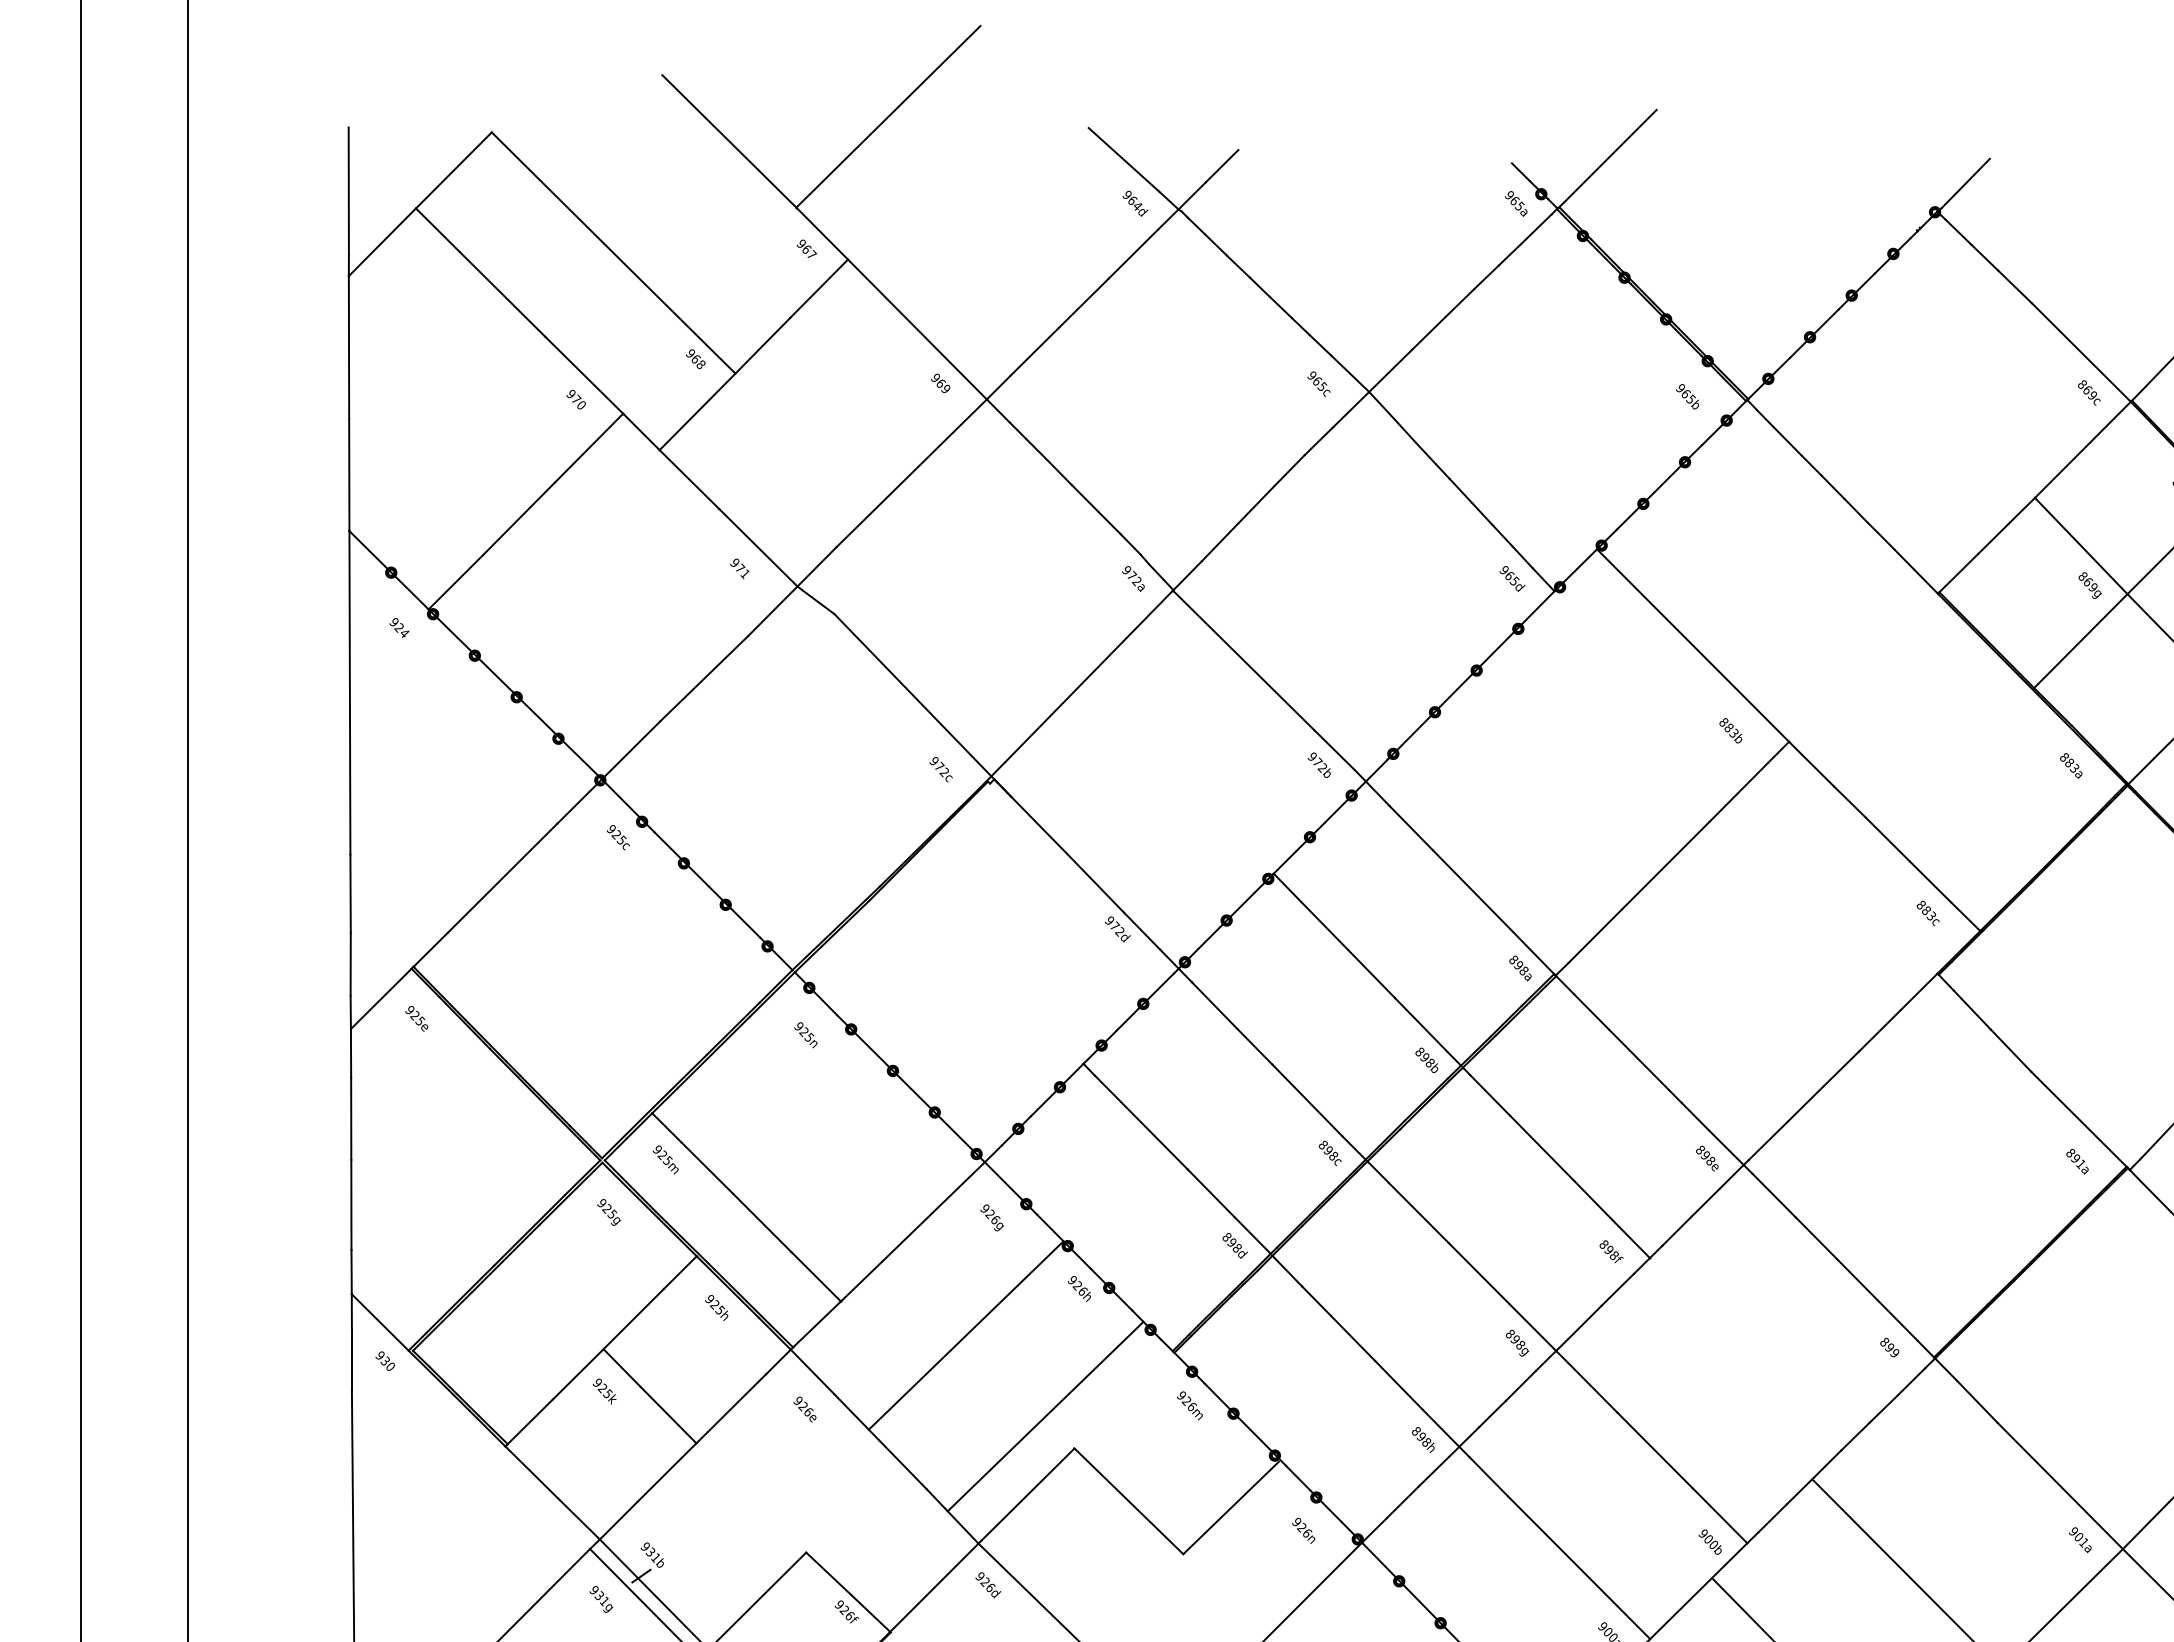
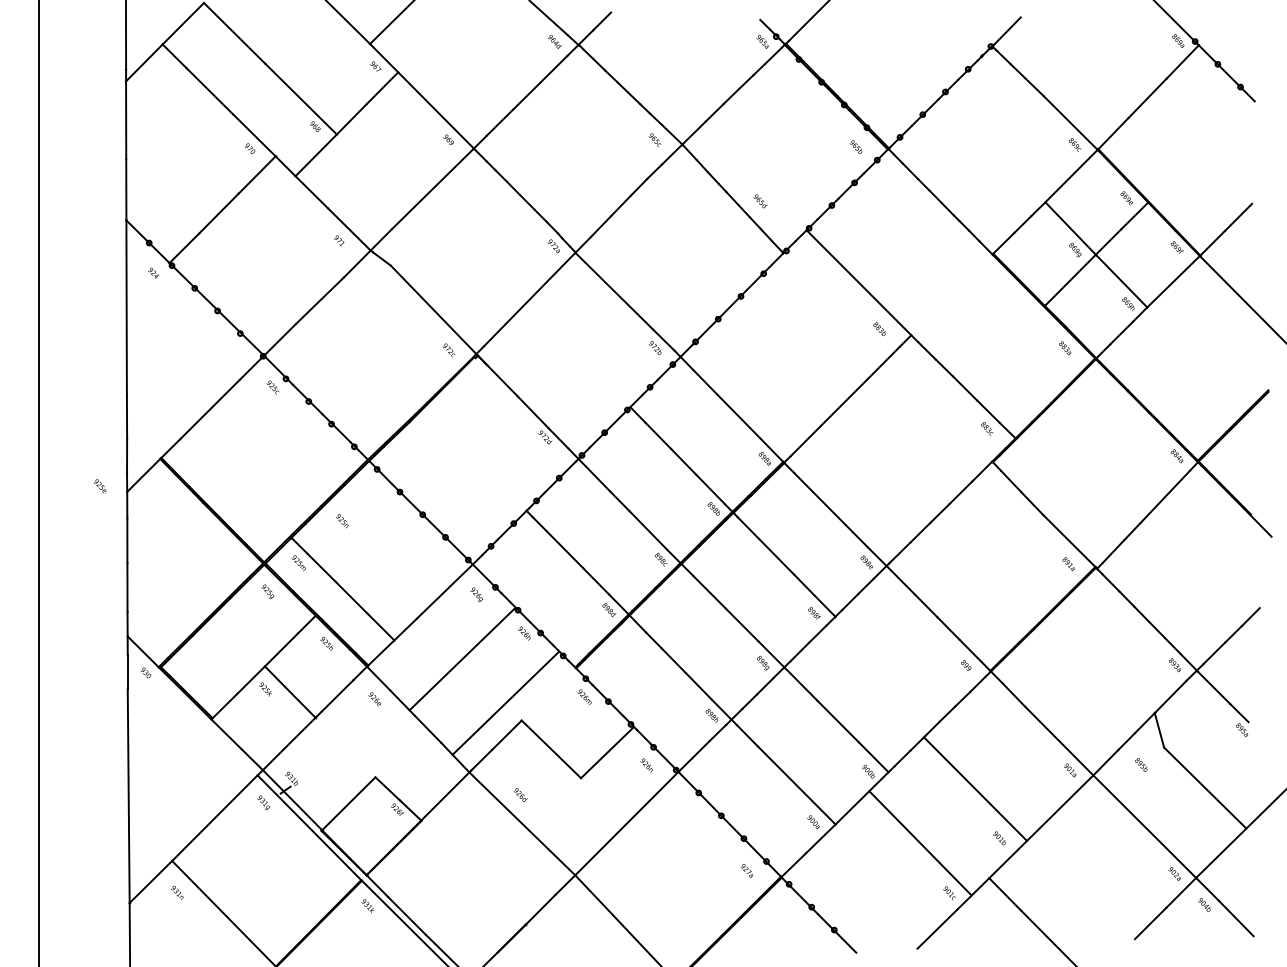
text: (1512, 579) -> (760, 201), moved
text: (417, 1019) -> (100, 486), moved
text: (806, 1035) -> (342, 521), moved
text: (987, 1584) -> (520, 794), moved

